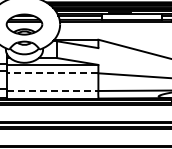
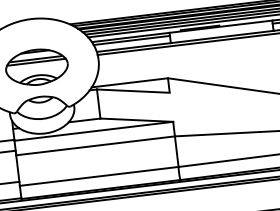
line: (52, 73) -> (95, 146), dashed -> solid
line: (52, 90) -> (99, 175), dashed -> solid

